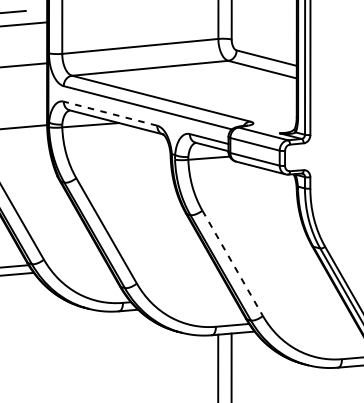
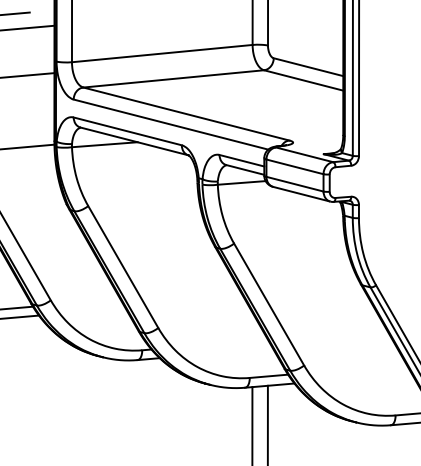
line: (110, 113) -> (127, 131), dashed -> solid
line: (232, 263) -> (269, 304), dashed -> solid

